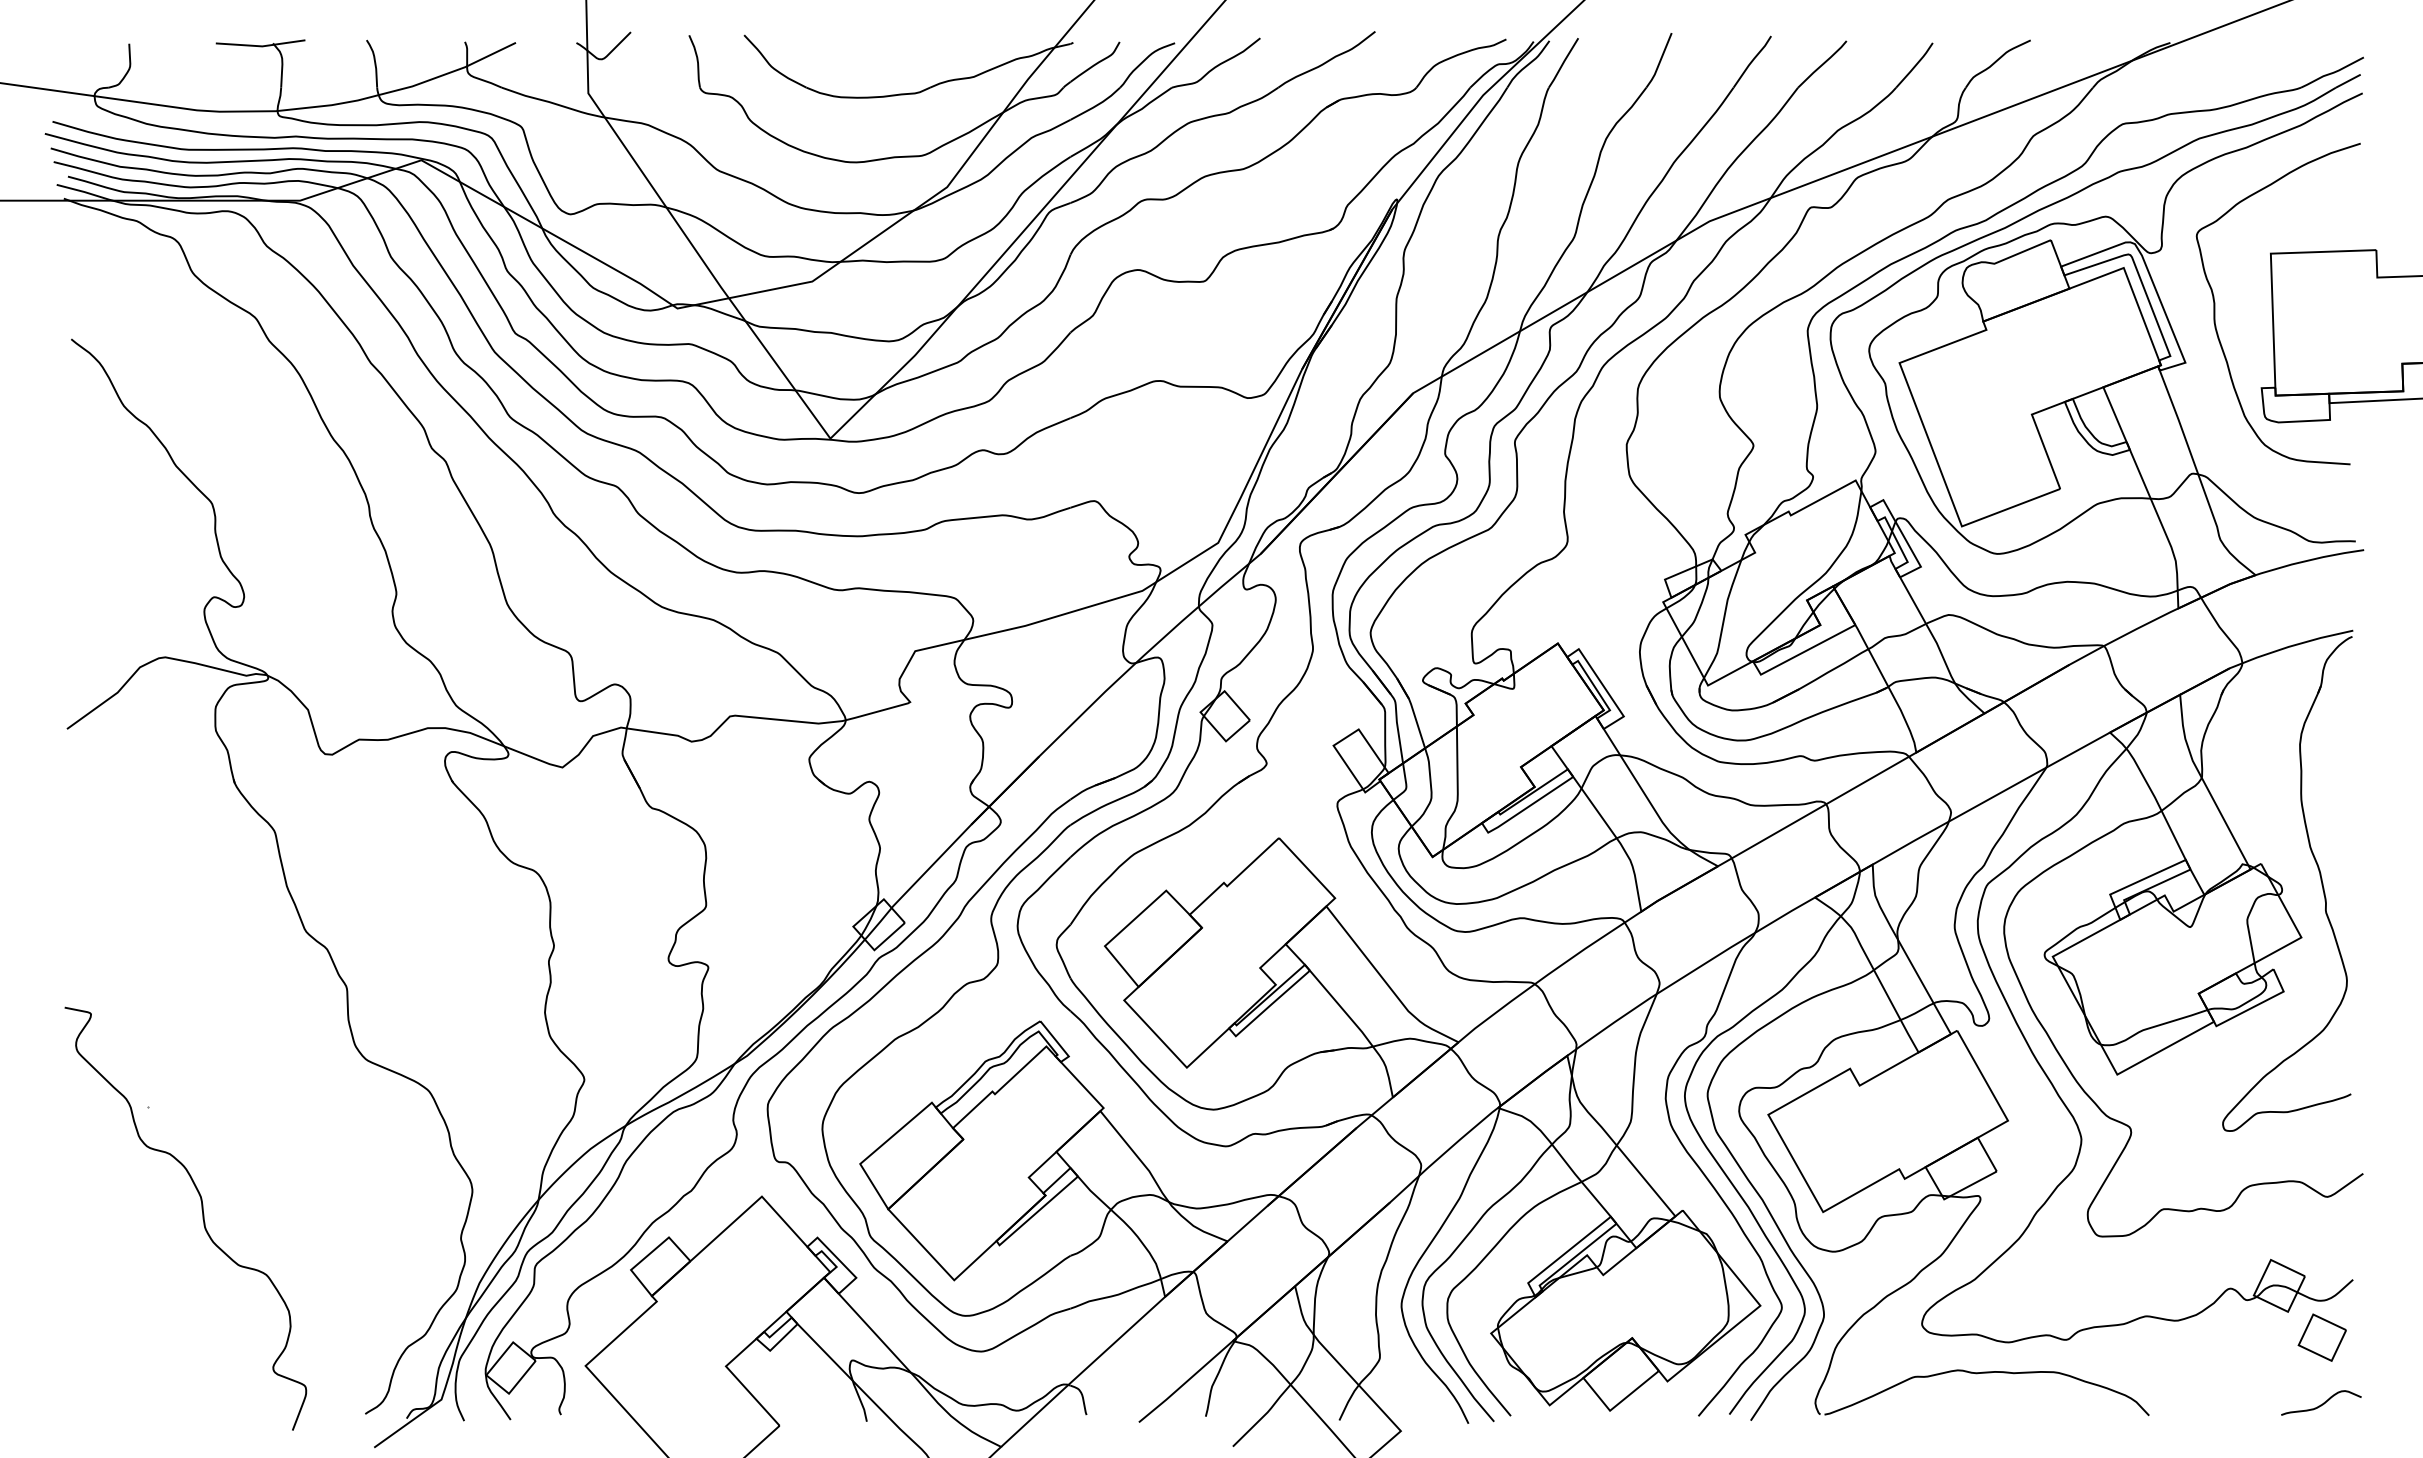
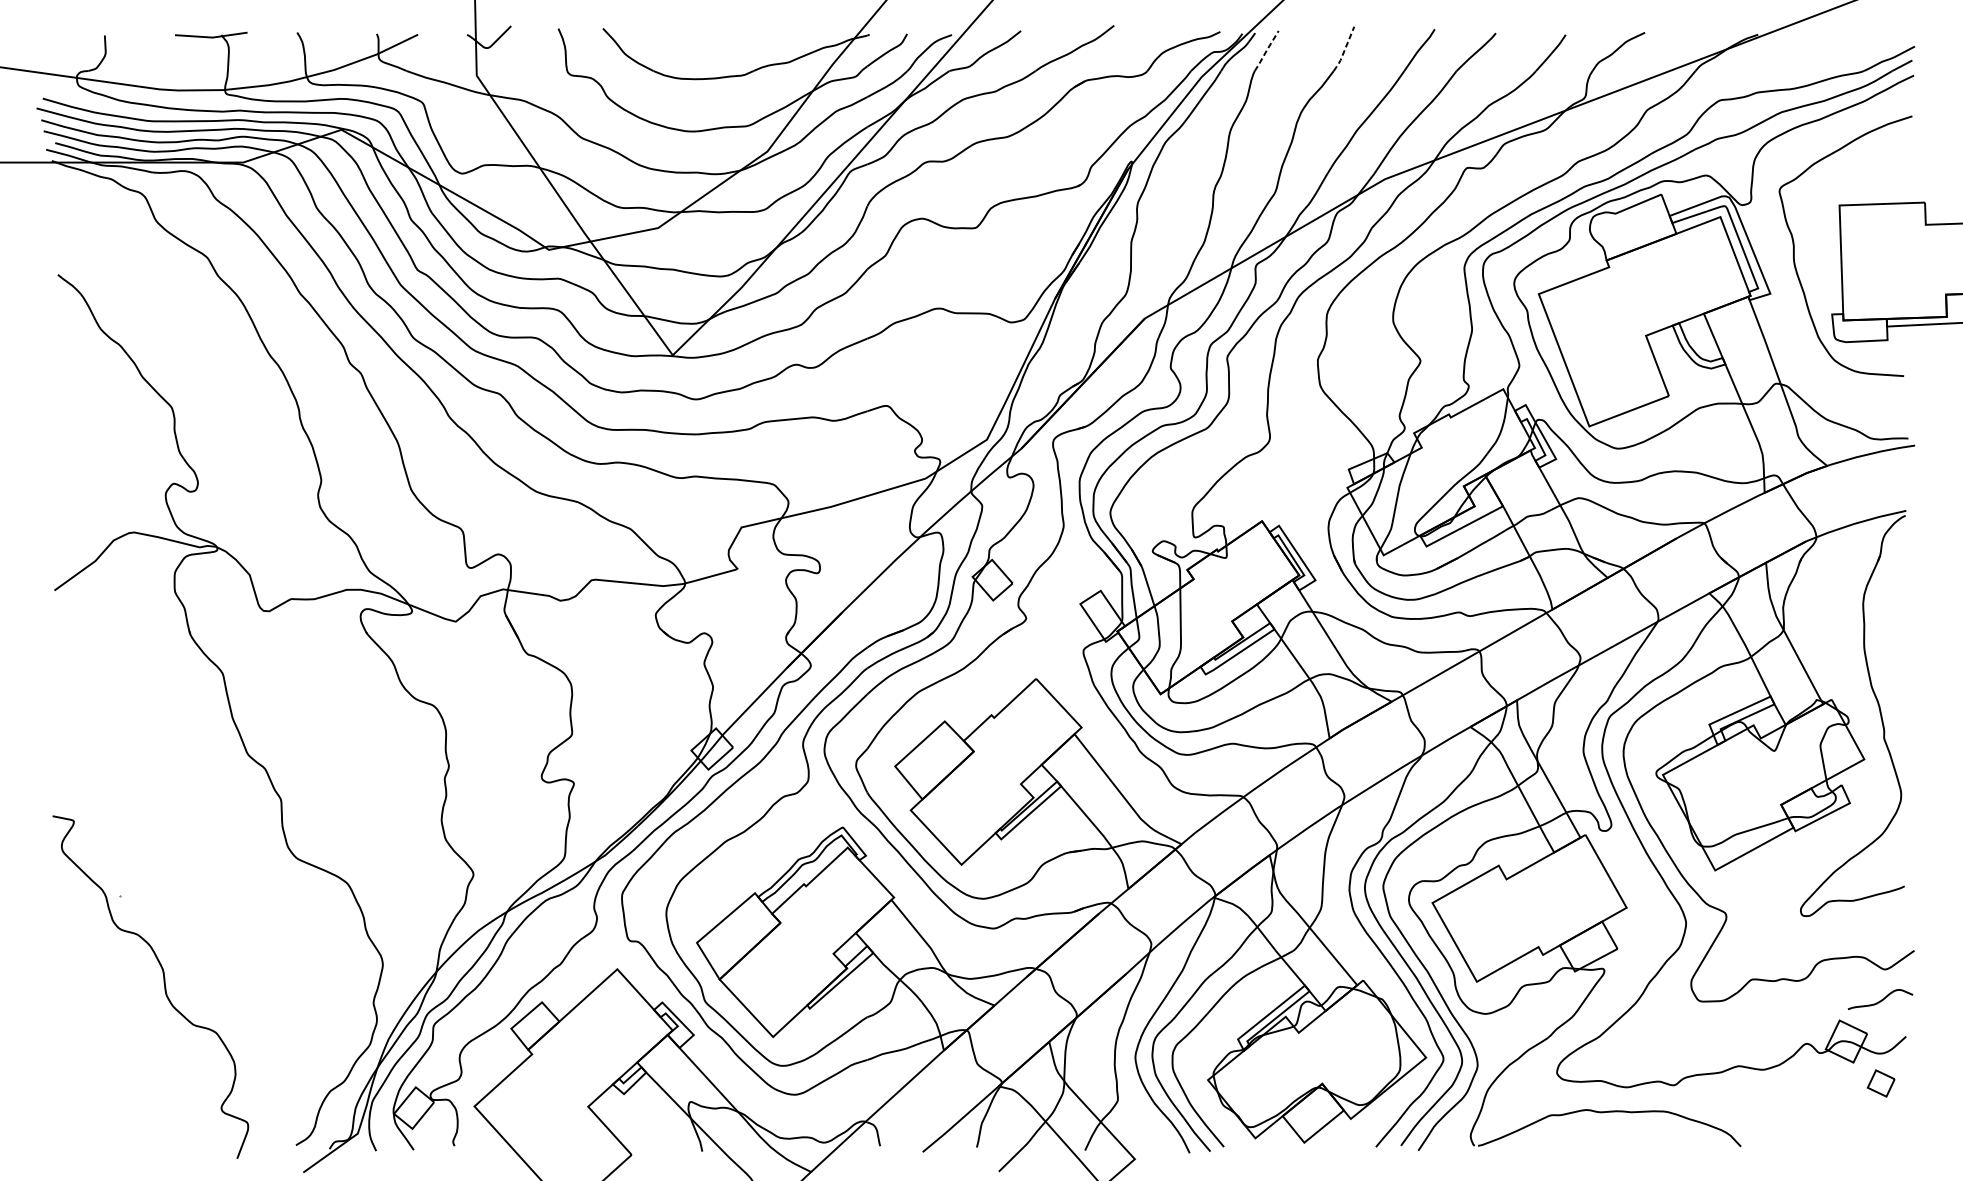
line: (1563, 62) -> (1266, 50), solid -> dashed
line: (1659, 62) -> (1344, 50), solid -> dashed
part: (2321, 1337) -> (1880, 1083), size x0.7
curve: (2322, 1403) -> (1881, 999), moved

